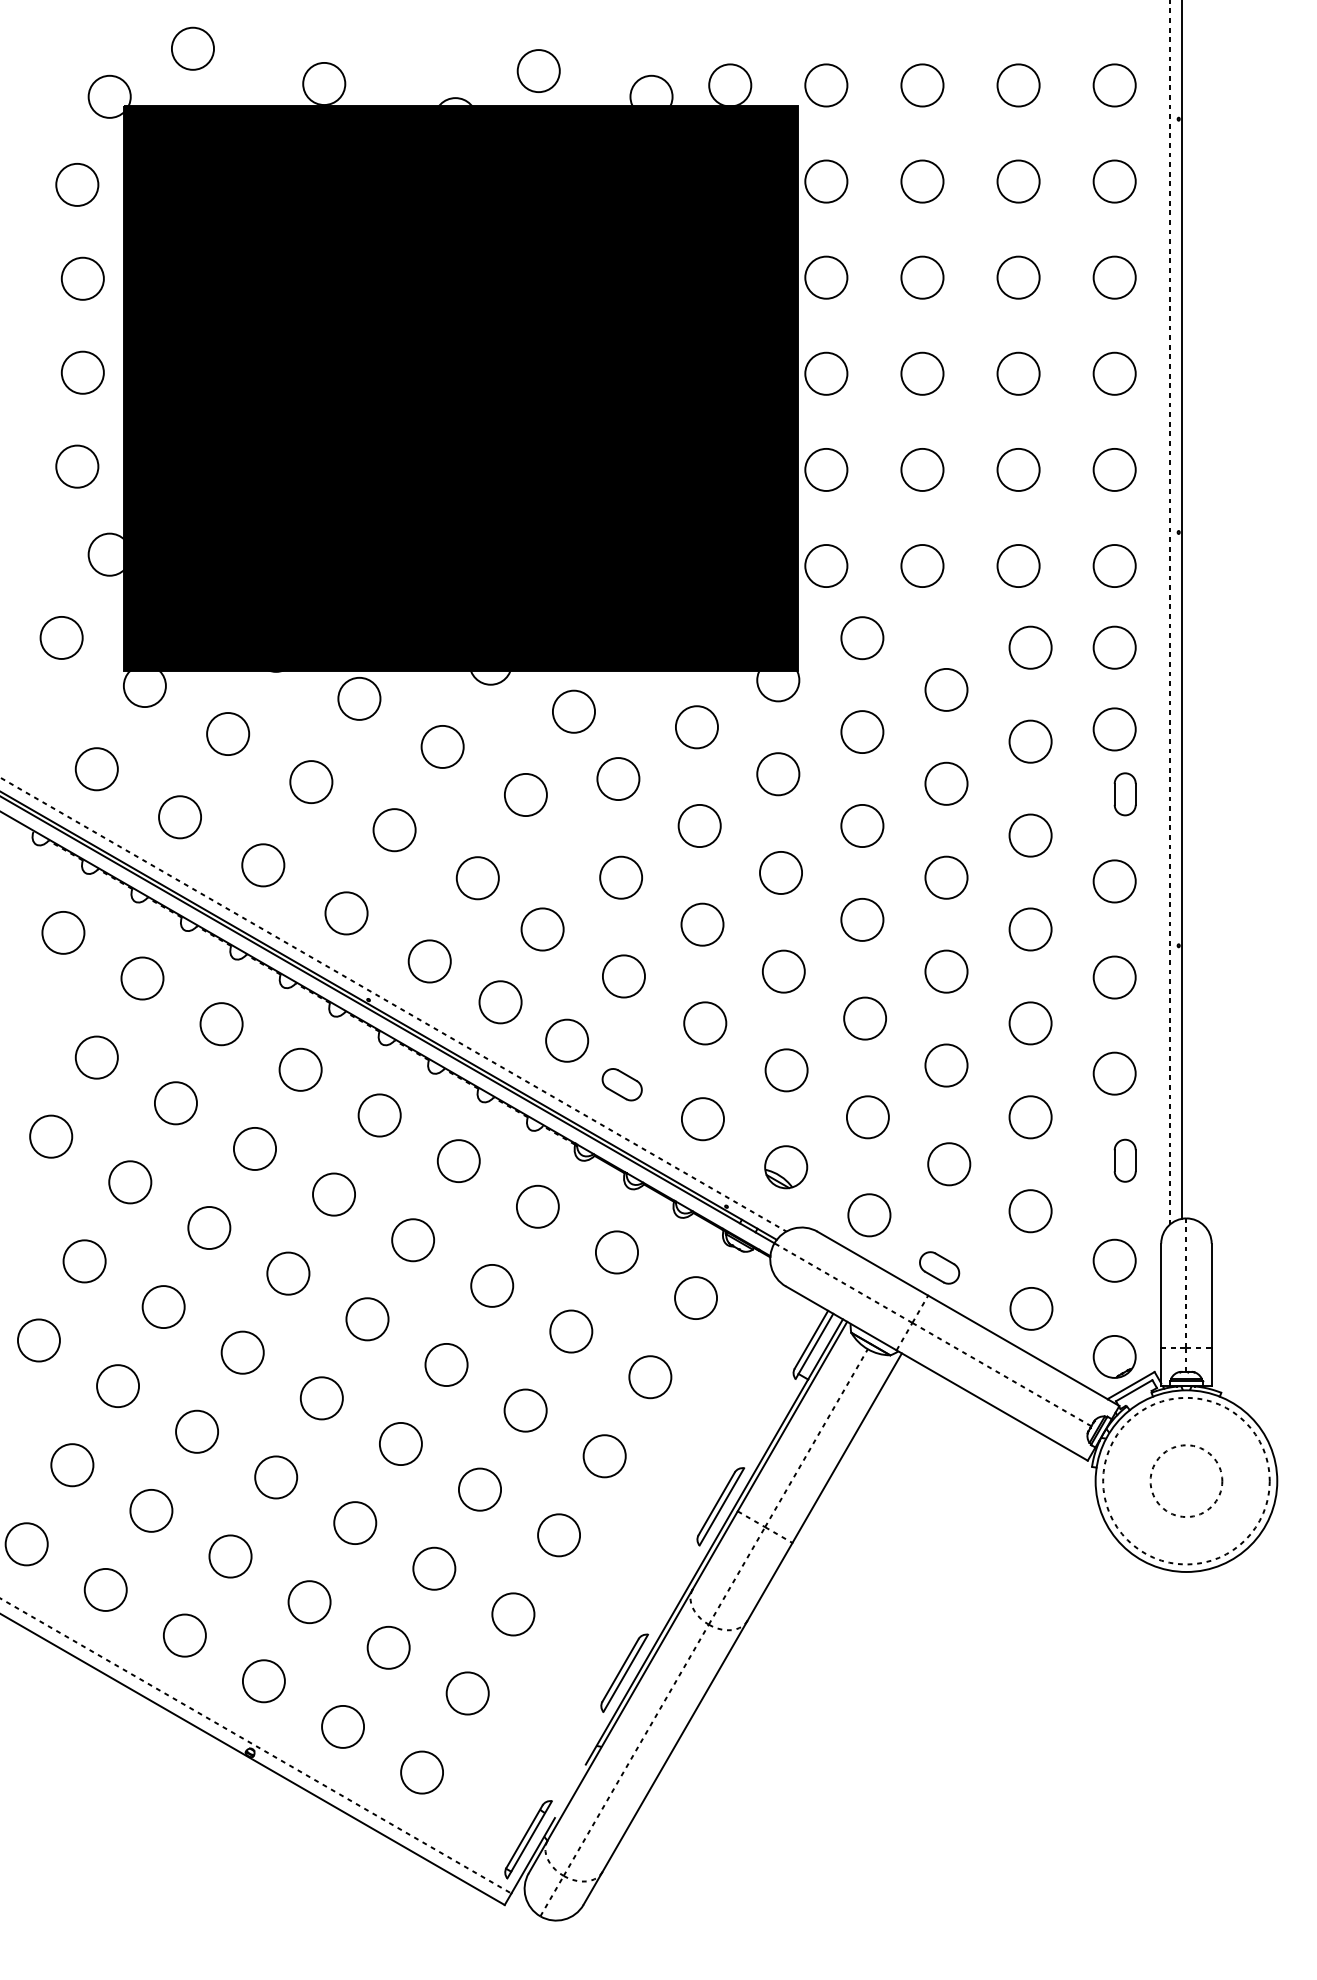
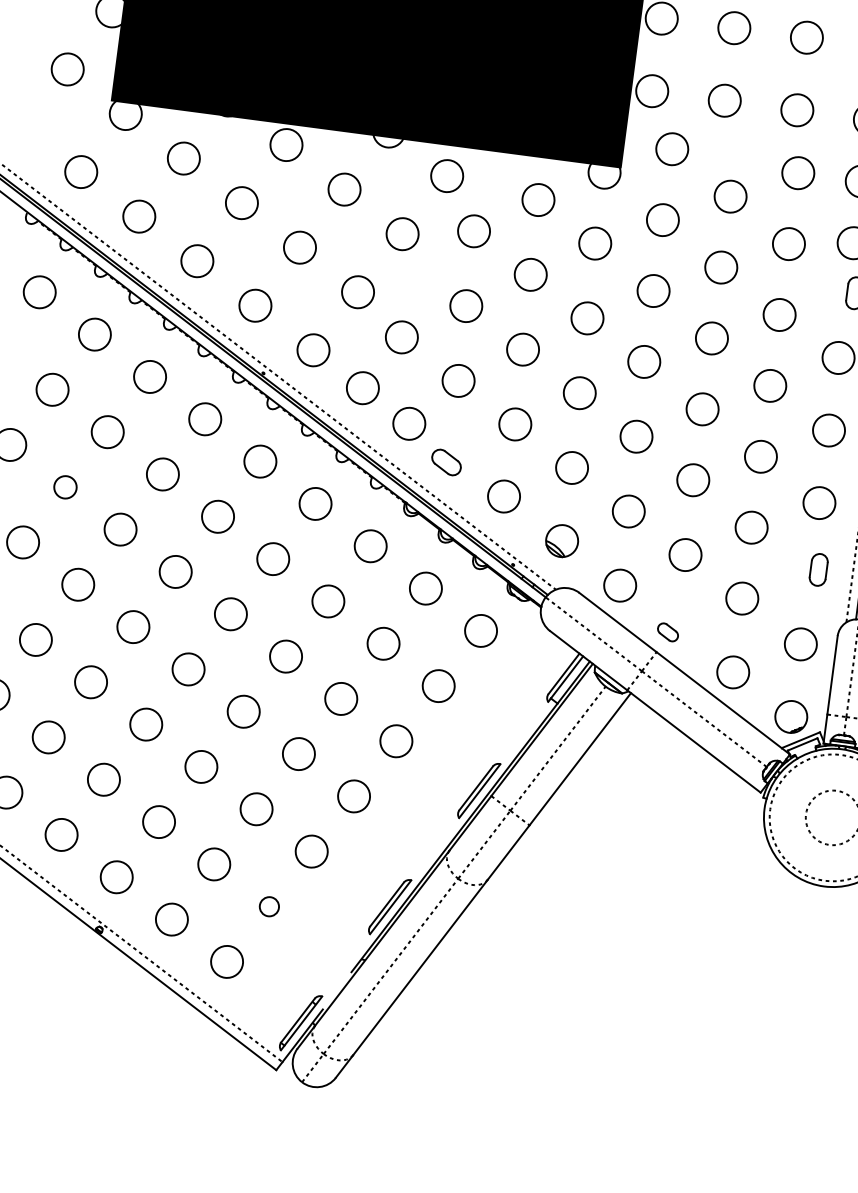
circle: (130, 1182) -> (65, 487), size x0.7
part: (939, 1267) -> (667, 632), size x0.7
circle: (467, 1693) -> (269, 906), size x0.6

